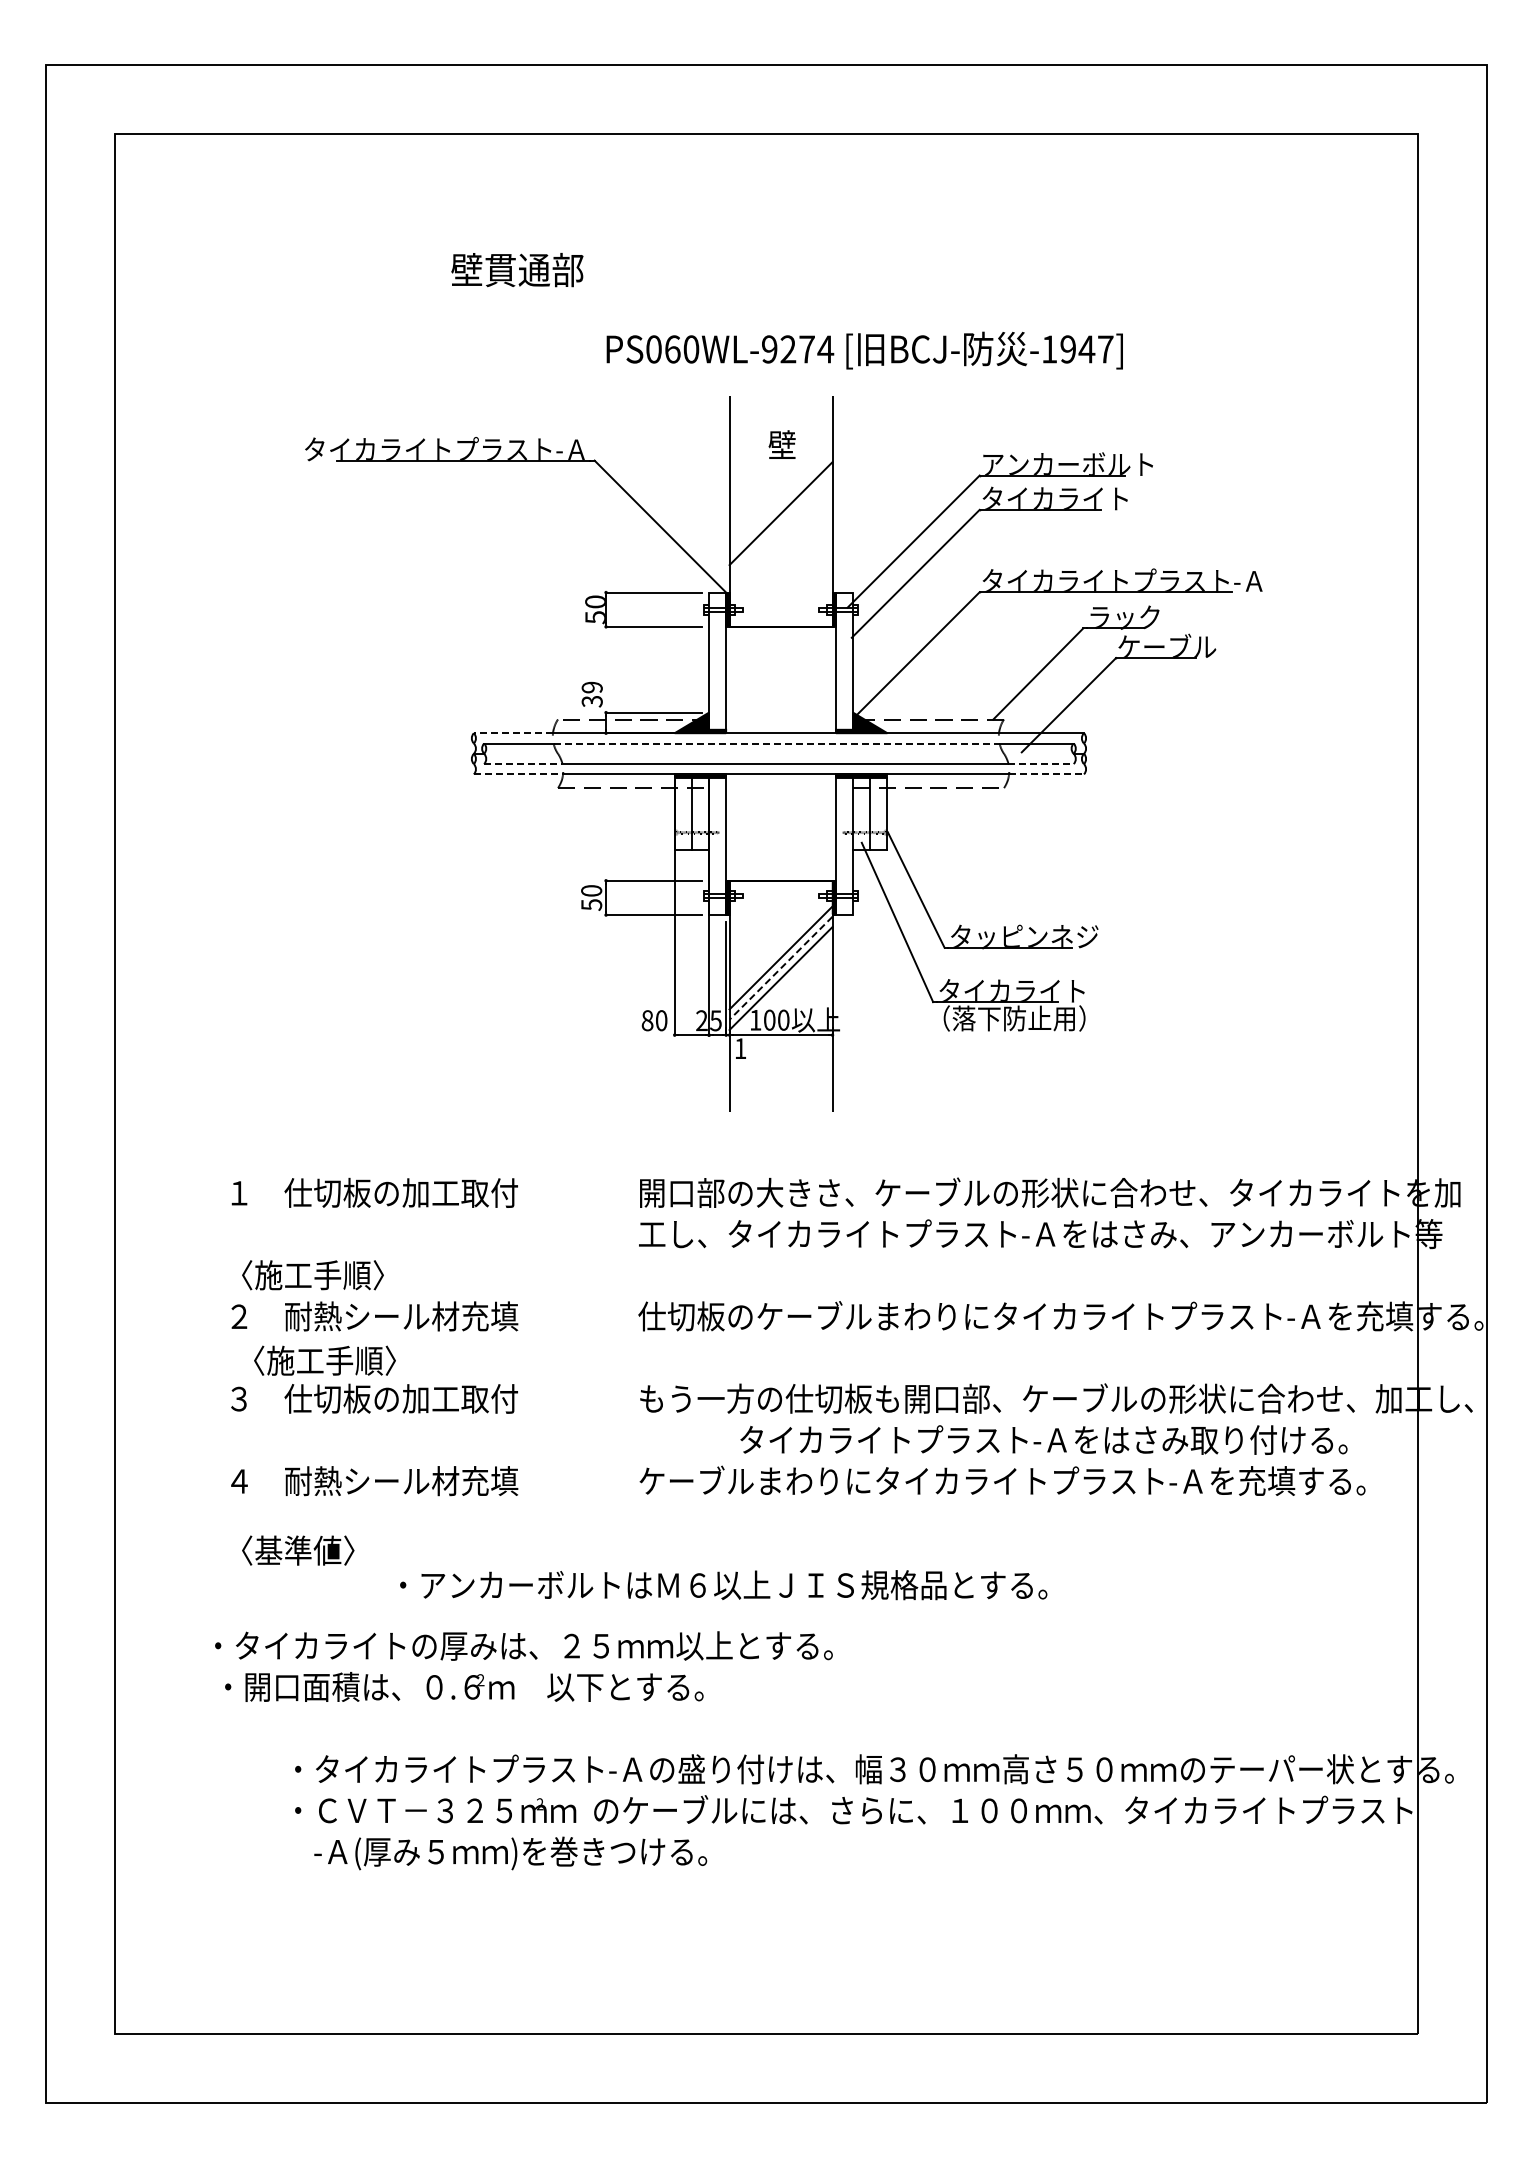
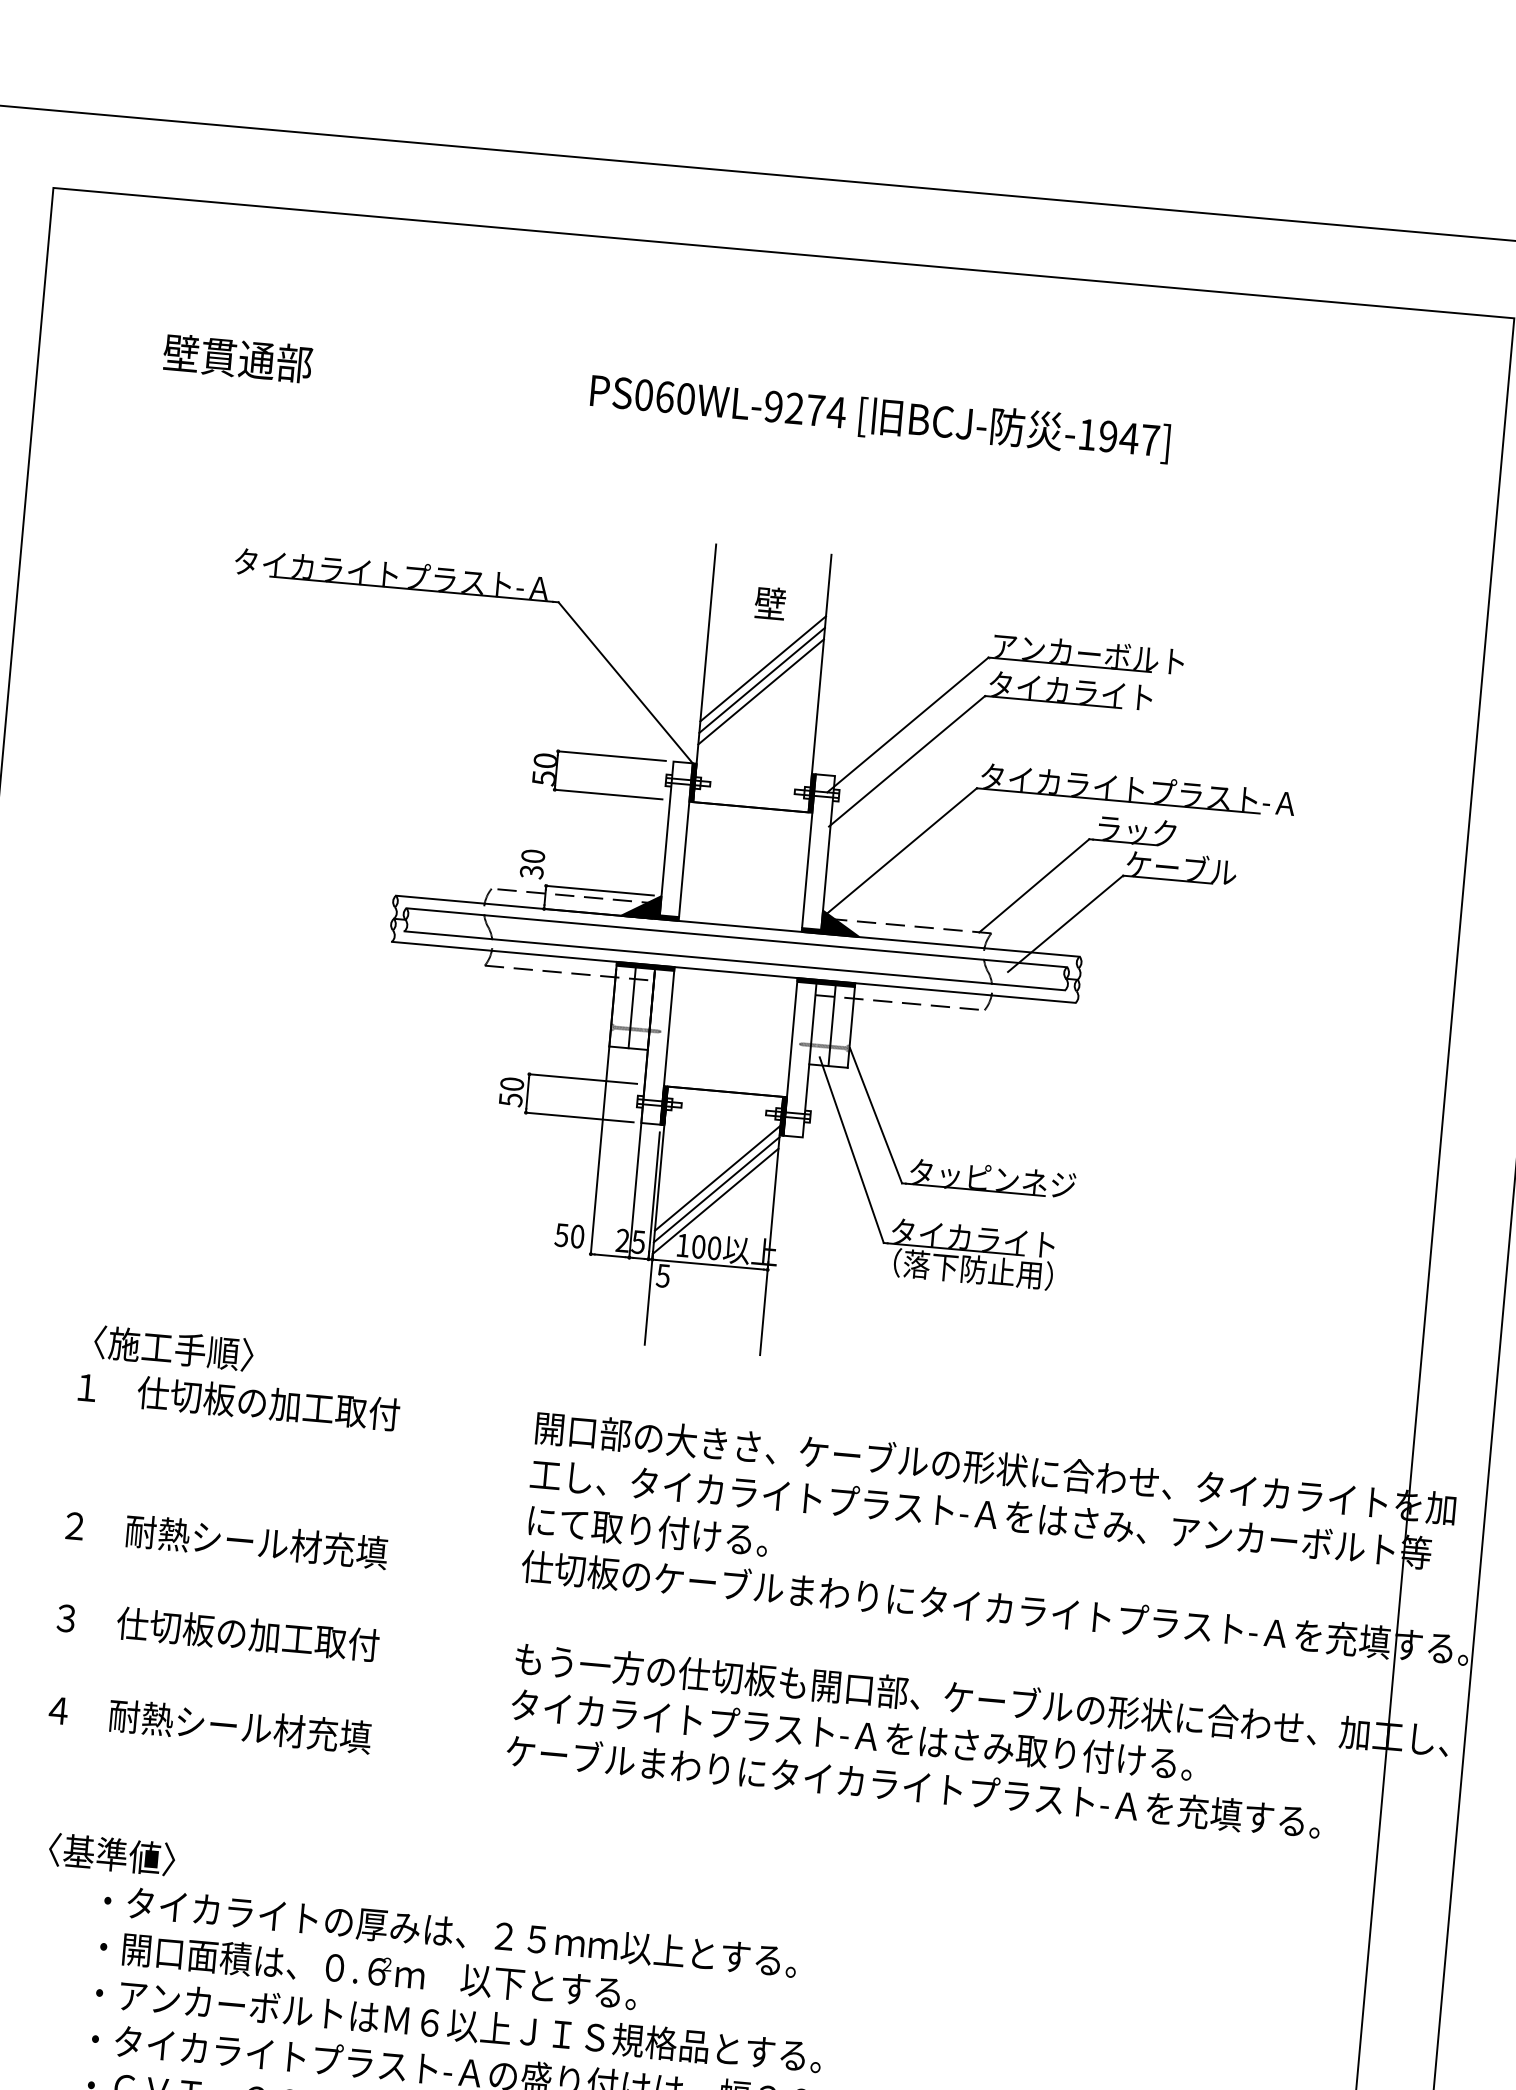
text: (517, 270) -> (237, 358), moved
text: (864, 350) -> (879, 417), moved
line: (780, 502) -> (762, 667), added
line: (780, 523) -> (760, 691), added
text: (591, 687) -> (532, 856), 39 -> 30
line: (513, 733) -> (440, 900), dashed -> solid
line: (777, 743) -> (735, 937), dashed -> solid
line: (523, 764) -> (448, 935), dashed -> solid
line: (1041, 764) -> (1028, 987), dashed -> solid
line: (518, 774) -> (441, 946), dashed -> solid
line: (1047, 774) -> (1034, 999), dashed -> solid
line: (781, 968) -> (717, 1190), dashed -> solid
text: (647, 1020) -> (561, 1234), 80 -> 50
text: (740, 1048) -> (663, 1275), 1 -> 5
text: (547, 1275) -> (424, 1510), 〈施工手順〉 -> にて取り付ける。
text: (324, 1360) -> (173, 1348), moved
text: (1043, 1439) -> (851, 1734), moved
text: (298, 1550) -> (112, 1854), moved
text: (723, 1585) -> (458, 2025), moved
text: (523, 1645) -> (450, 1930), moved
text: (464, 1686) -> (368, 1969), moved

